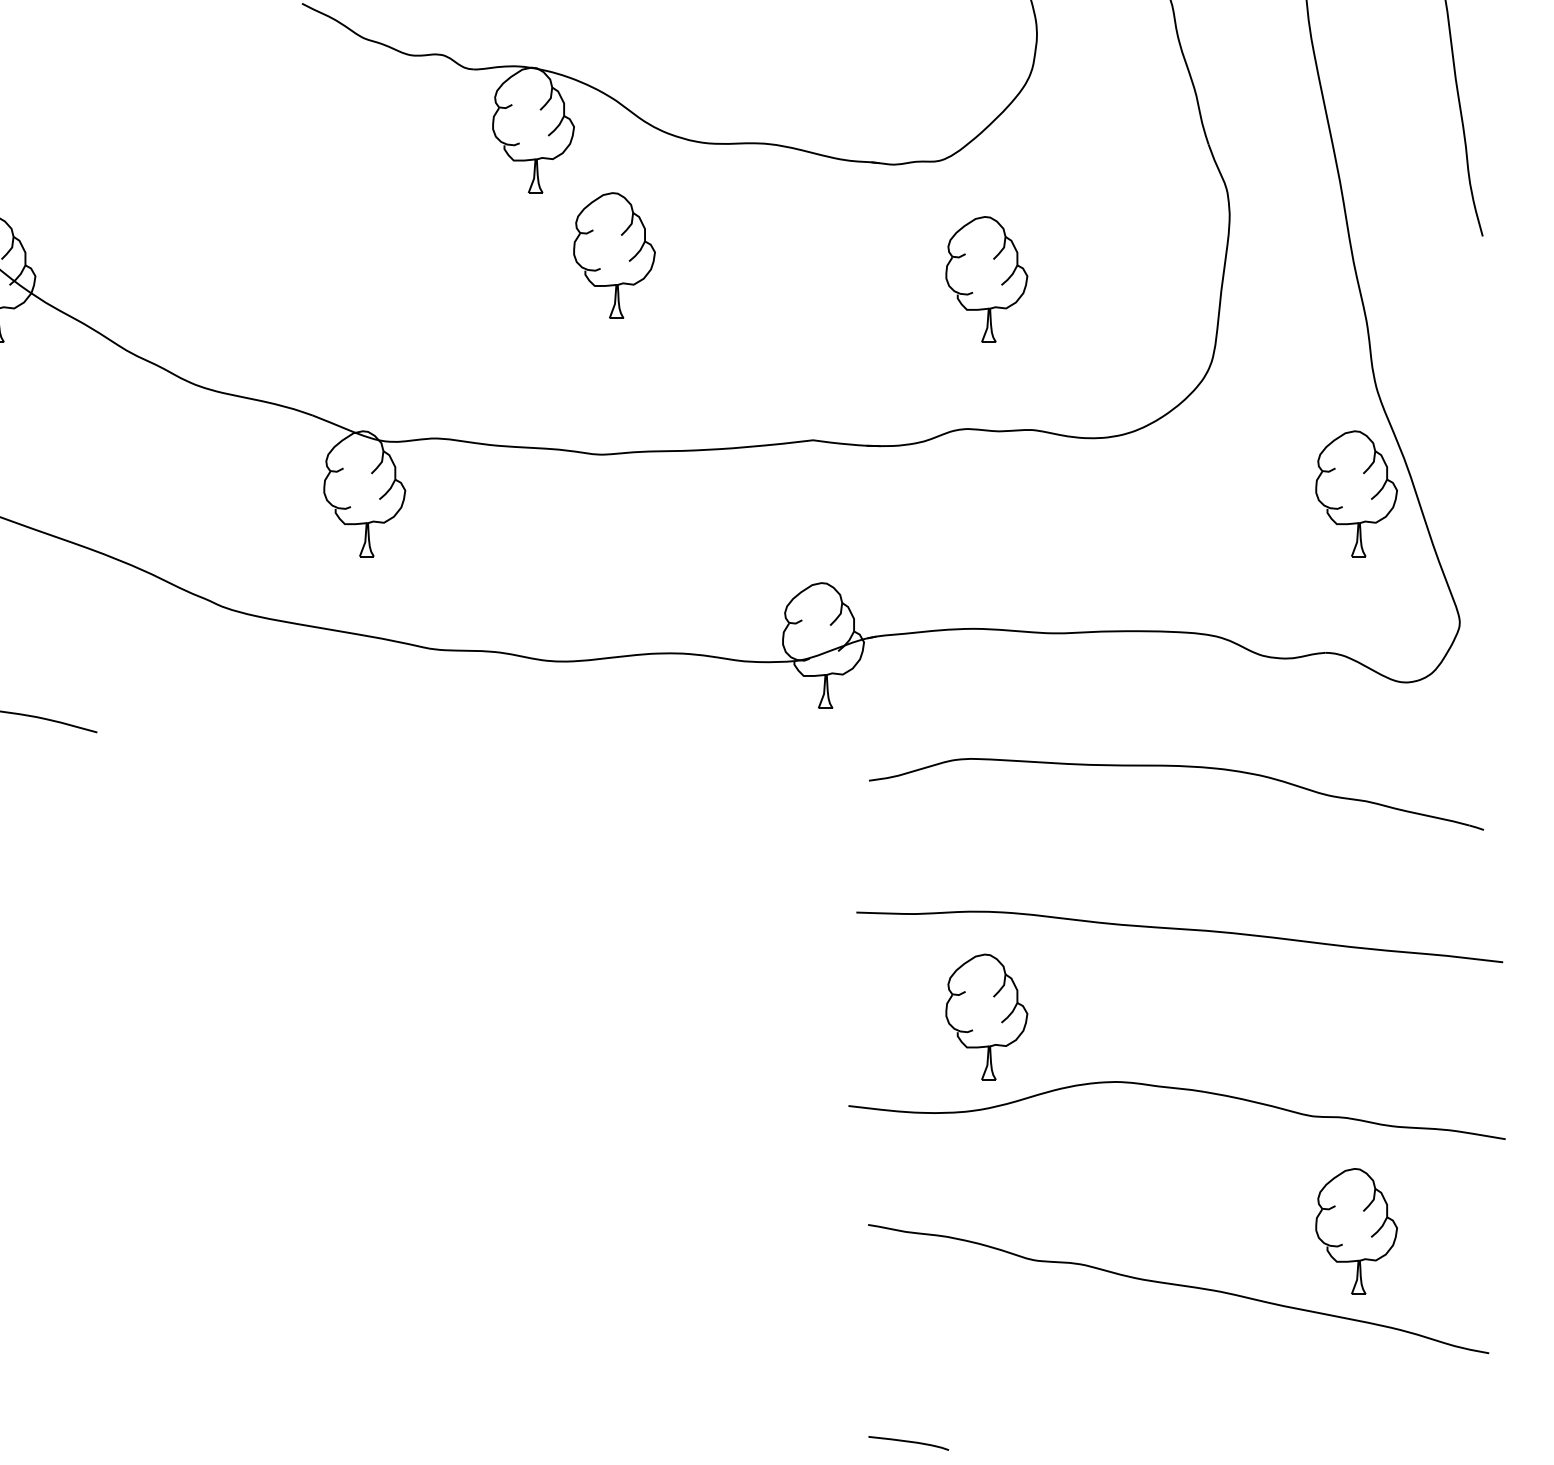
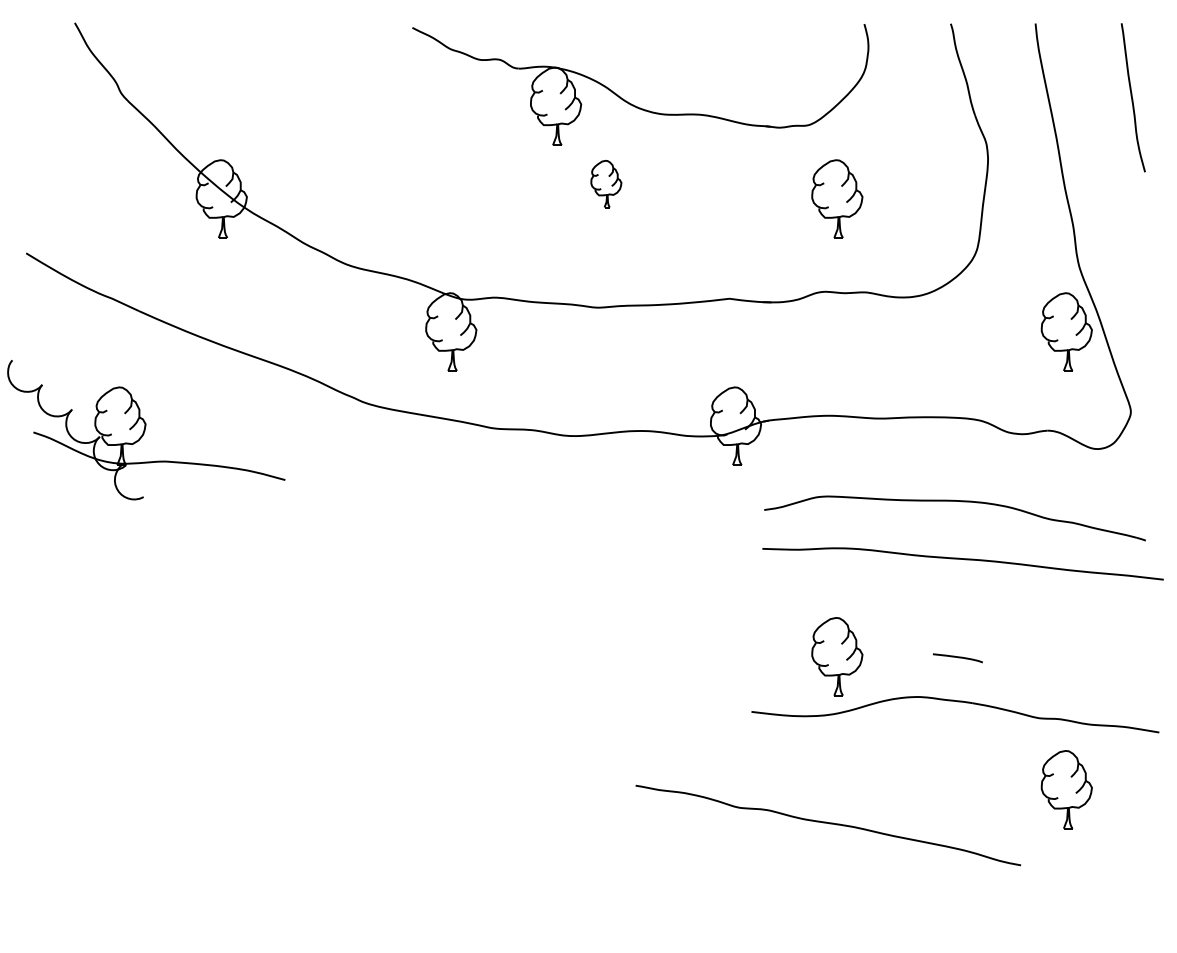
part: (614, 254) -> (606, 183), size x0.6
curve: (1178, 929) -> (962, 559), moved
curve: (1180, 1287) -> (829, 824), moved
curve: (908, 1442) -> (957, 657), moved

